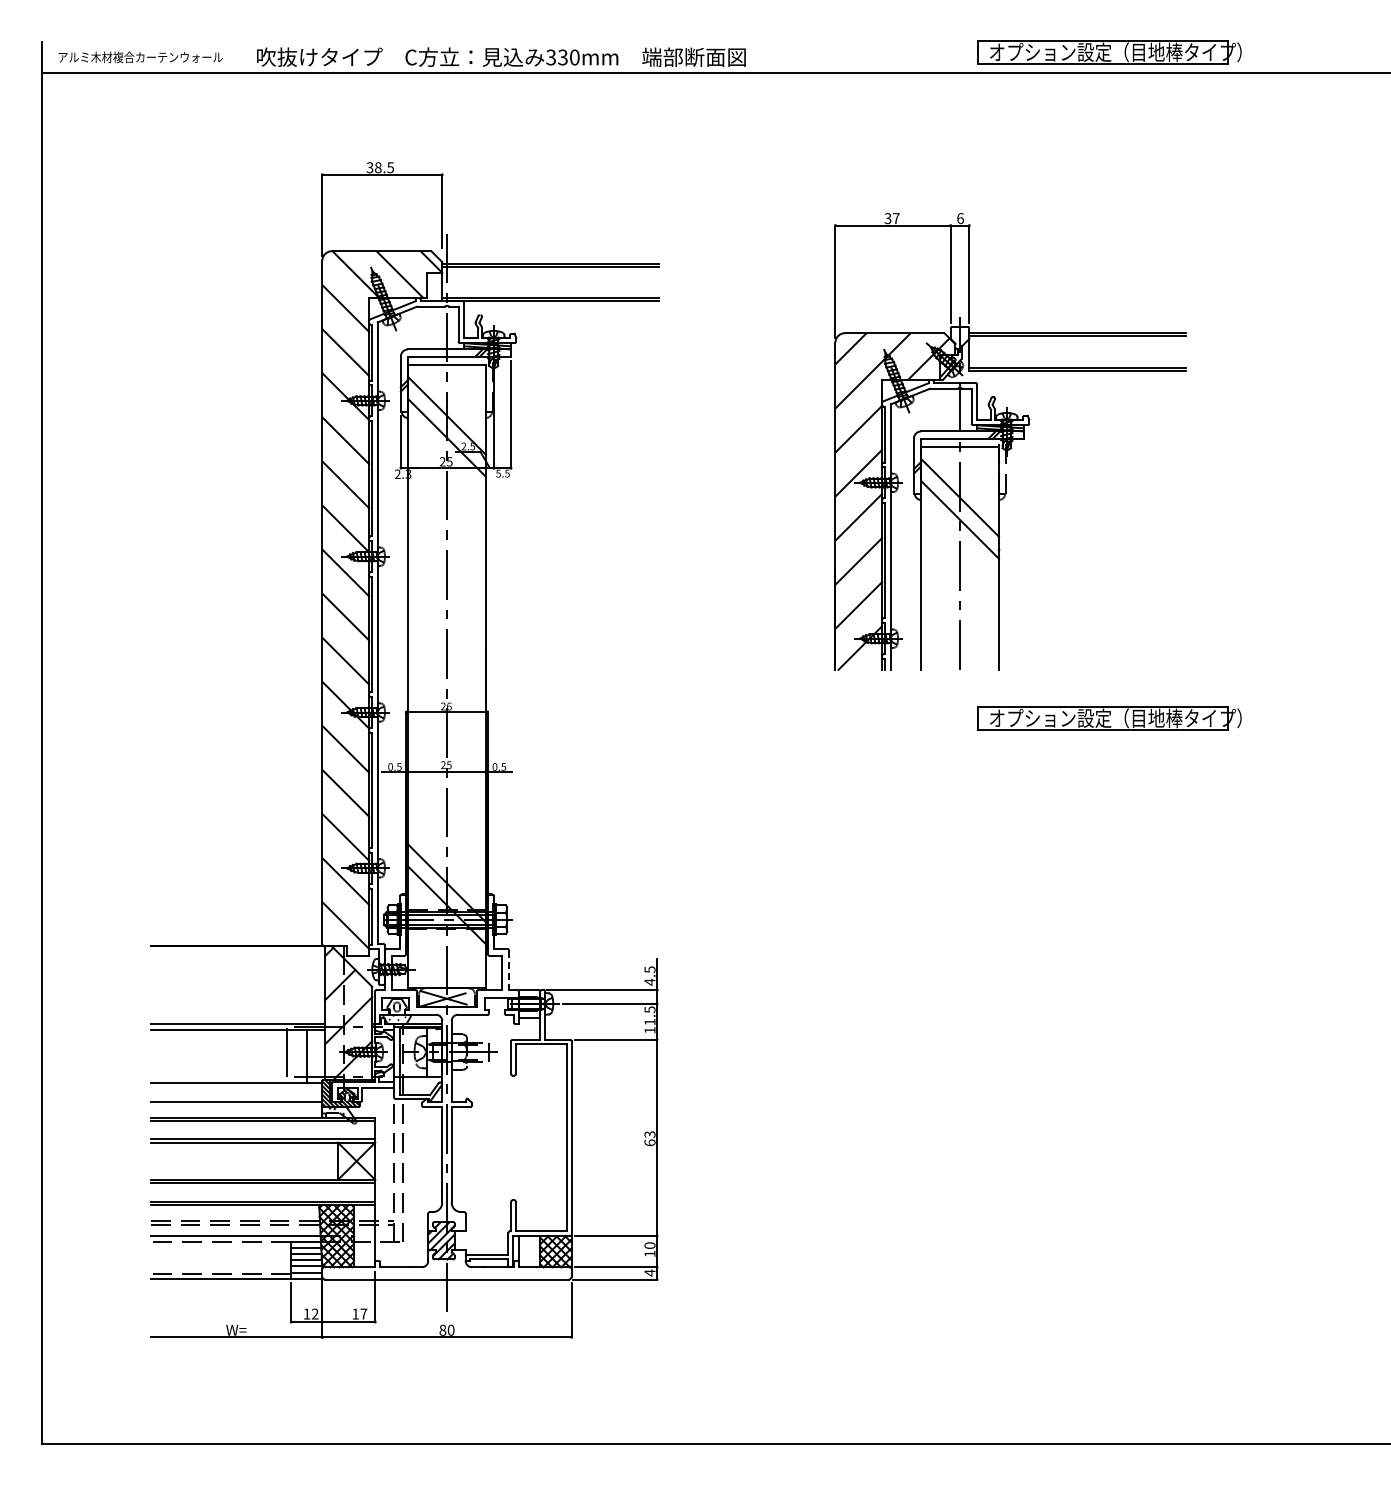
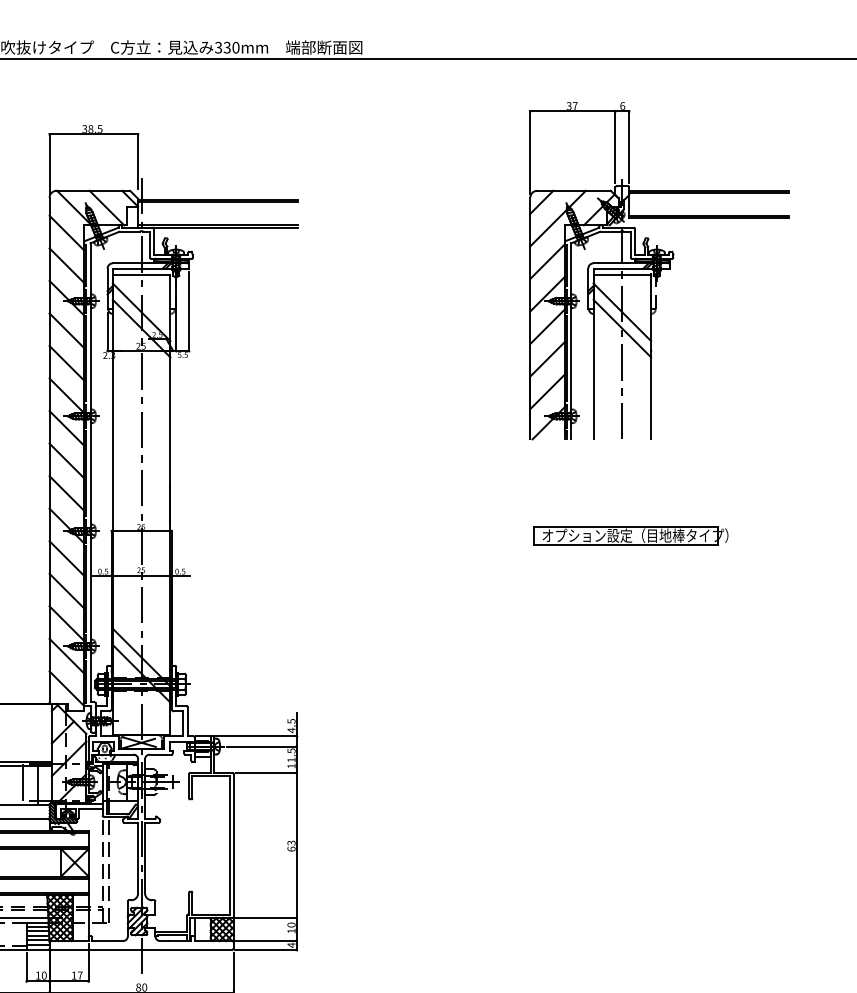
part: (1109, 52) -> (630, 44), removed
part: (1010, 441) -> (659, 270), moved
line: (509, 970) -> (187, 721), dashed -> solid
text: (314, 1313) -> (43, 975), 12 -> 10

